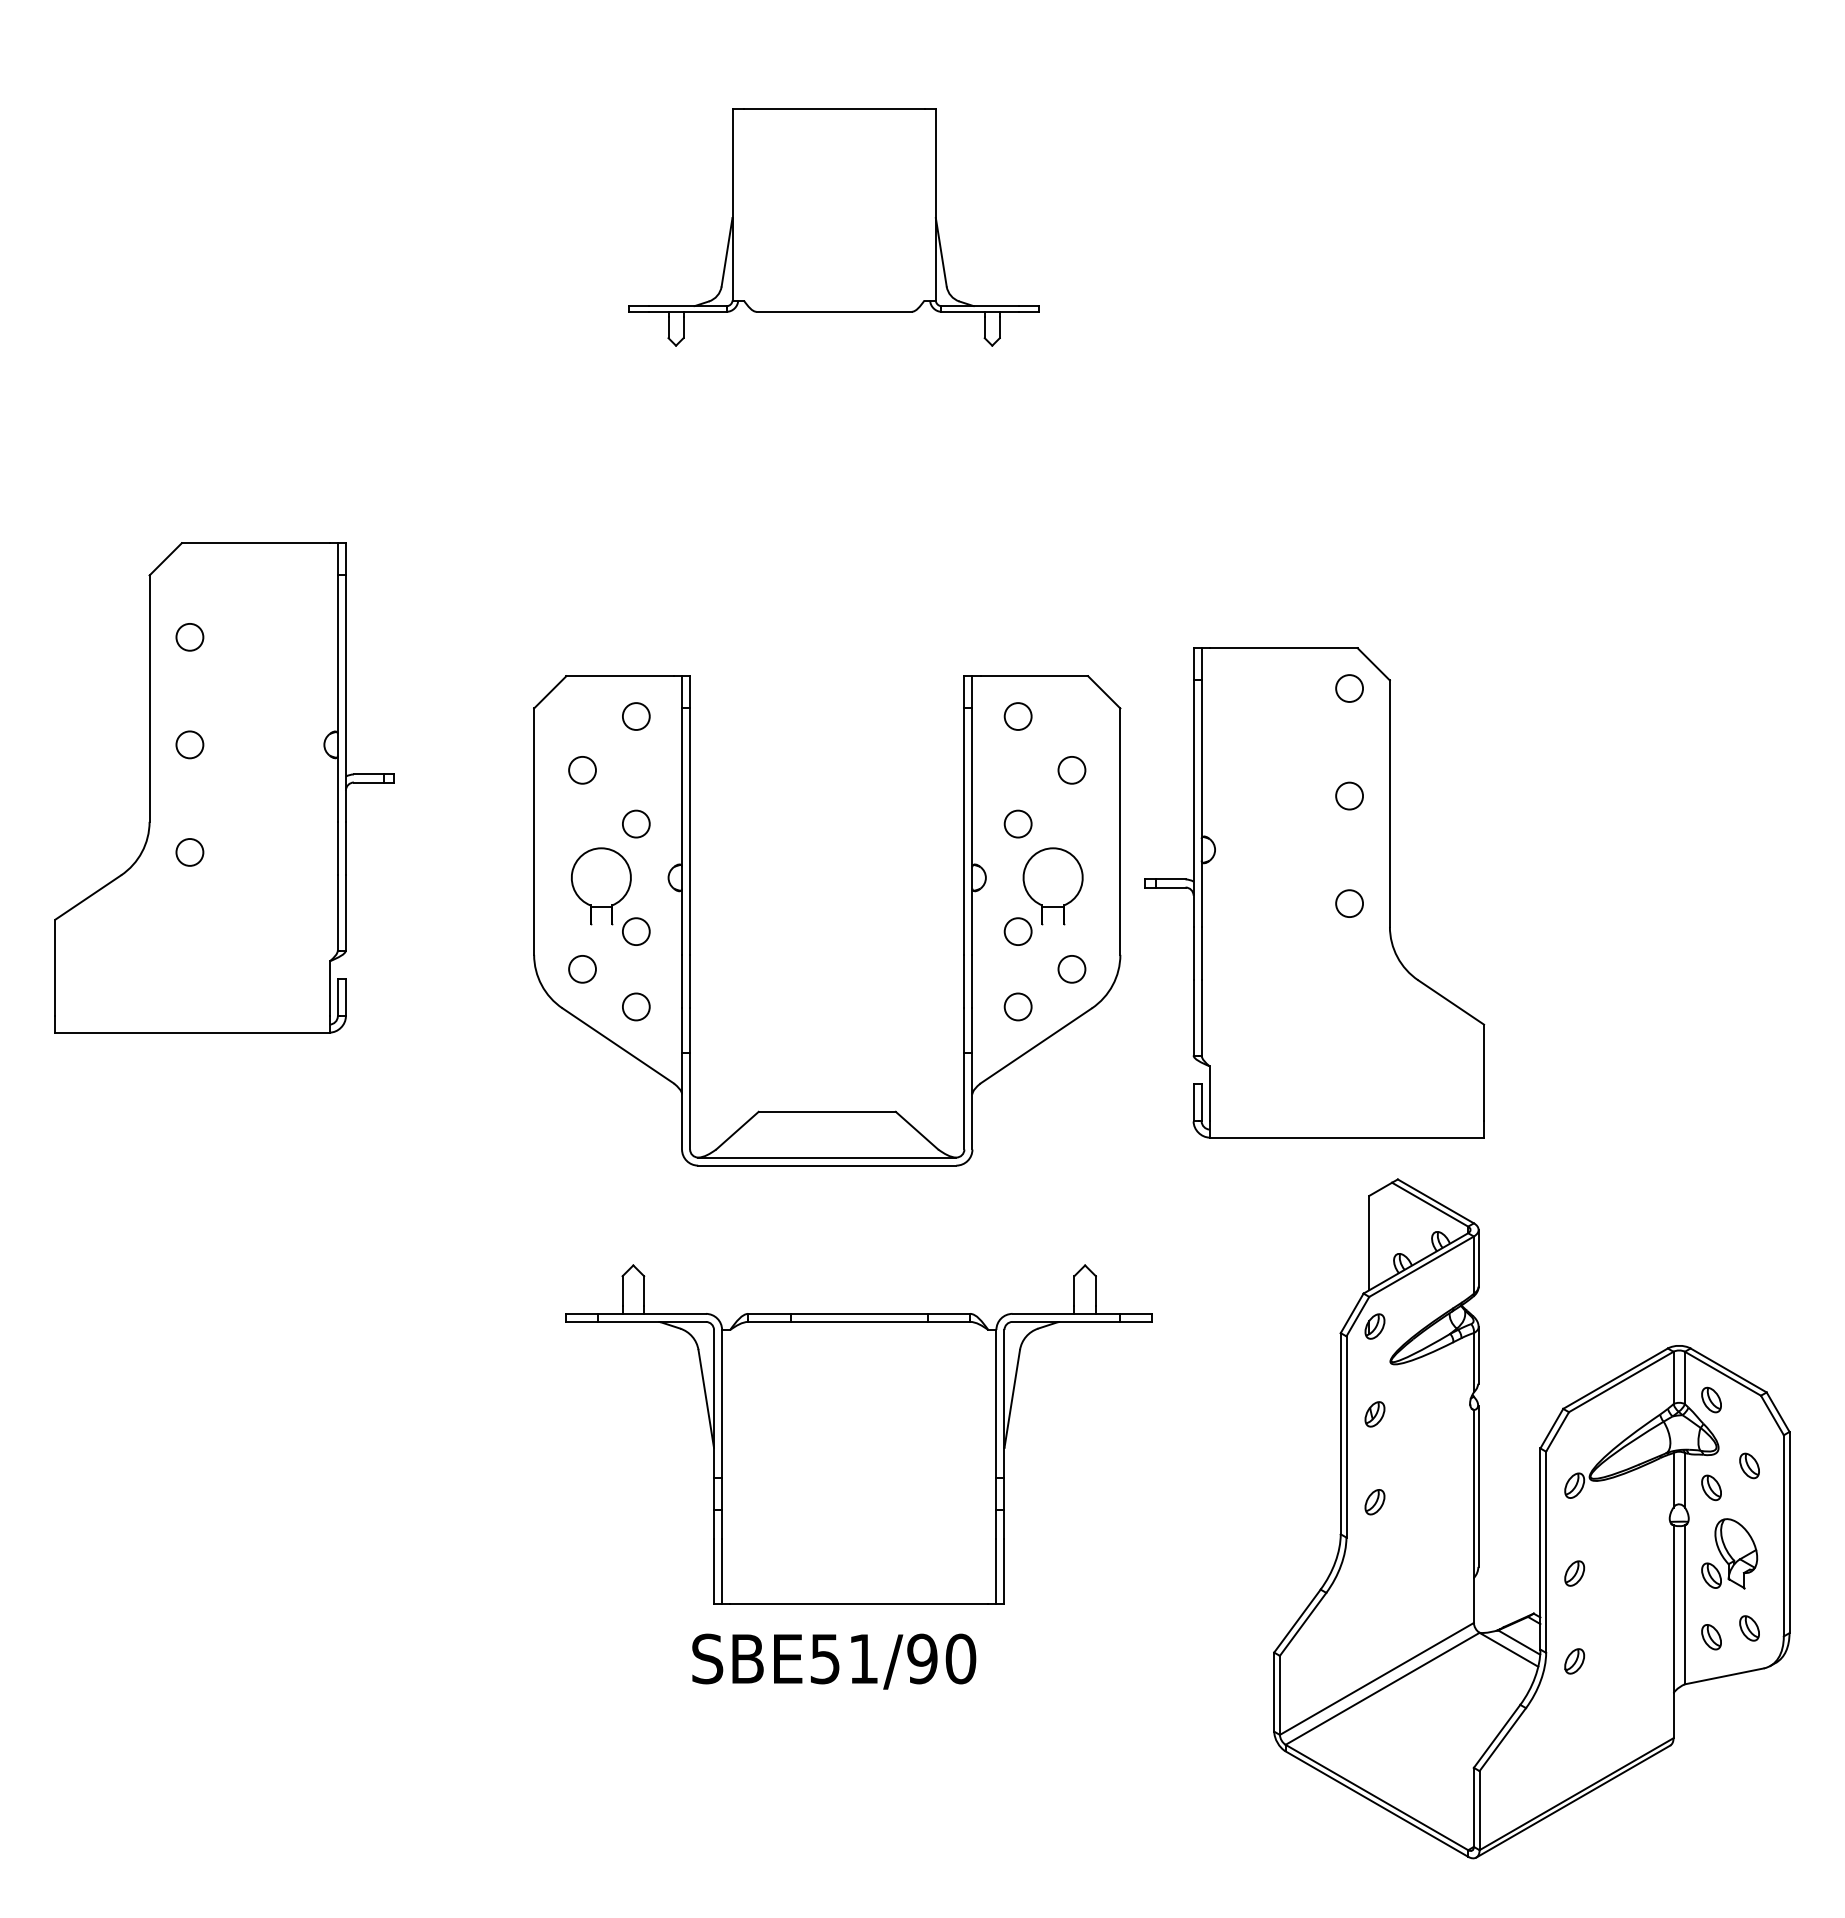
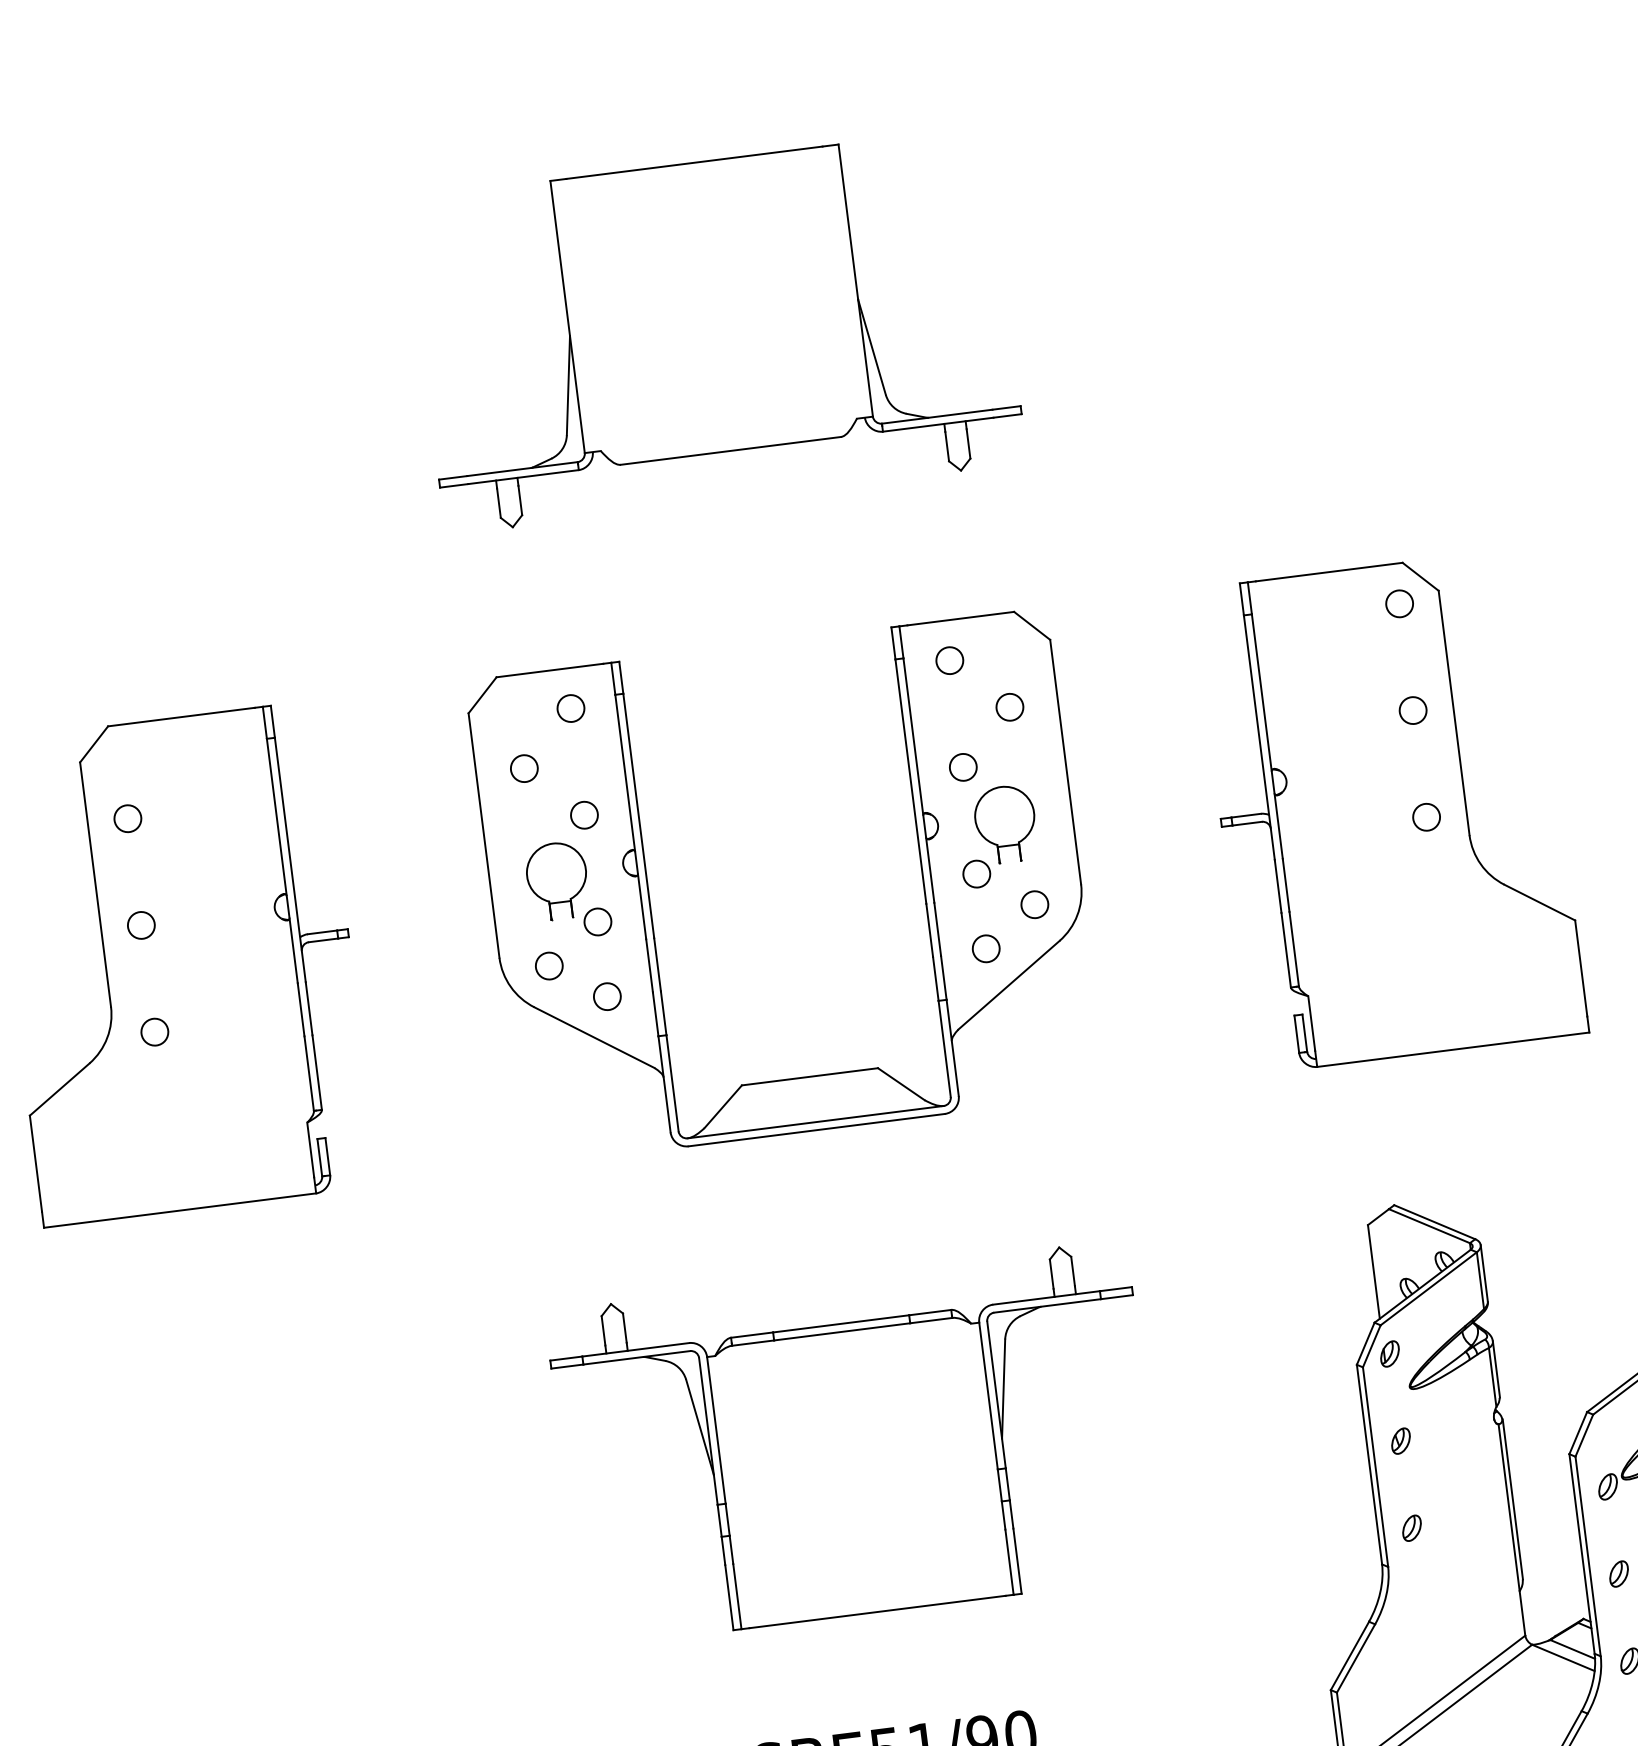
part: (833, 227) -> (715, 331), size x1.43
part: (1314, 892) -> (1390, 810), moved
part: (963, 920) -> (921, 869), moved
part: (858, 1434) -> (855, 1443), moved

